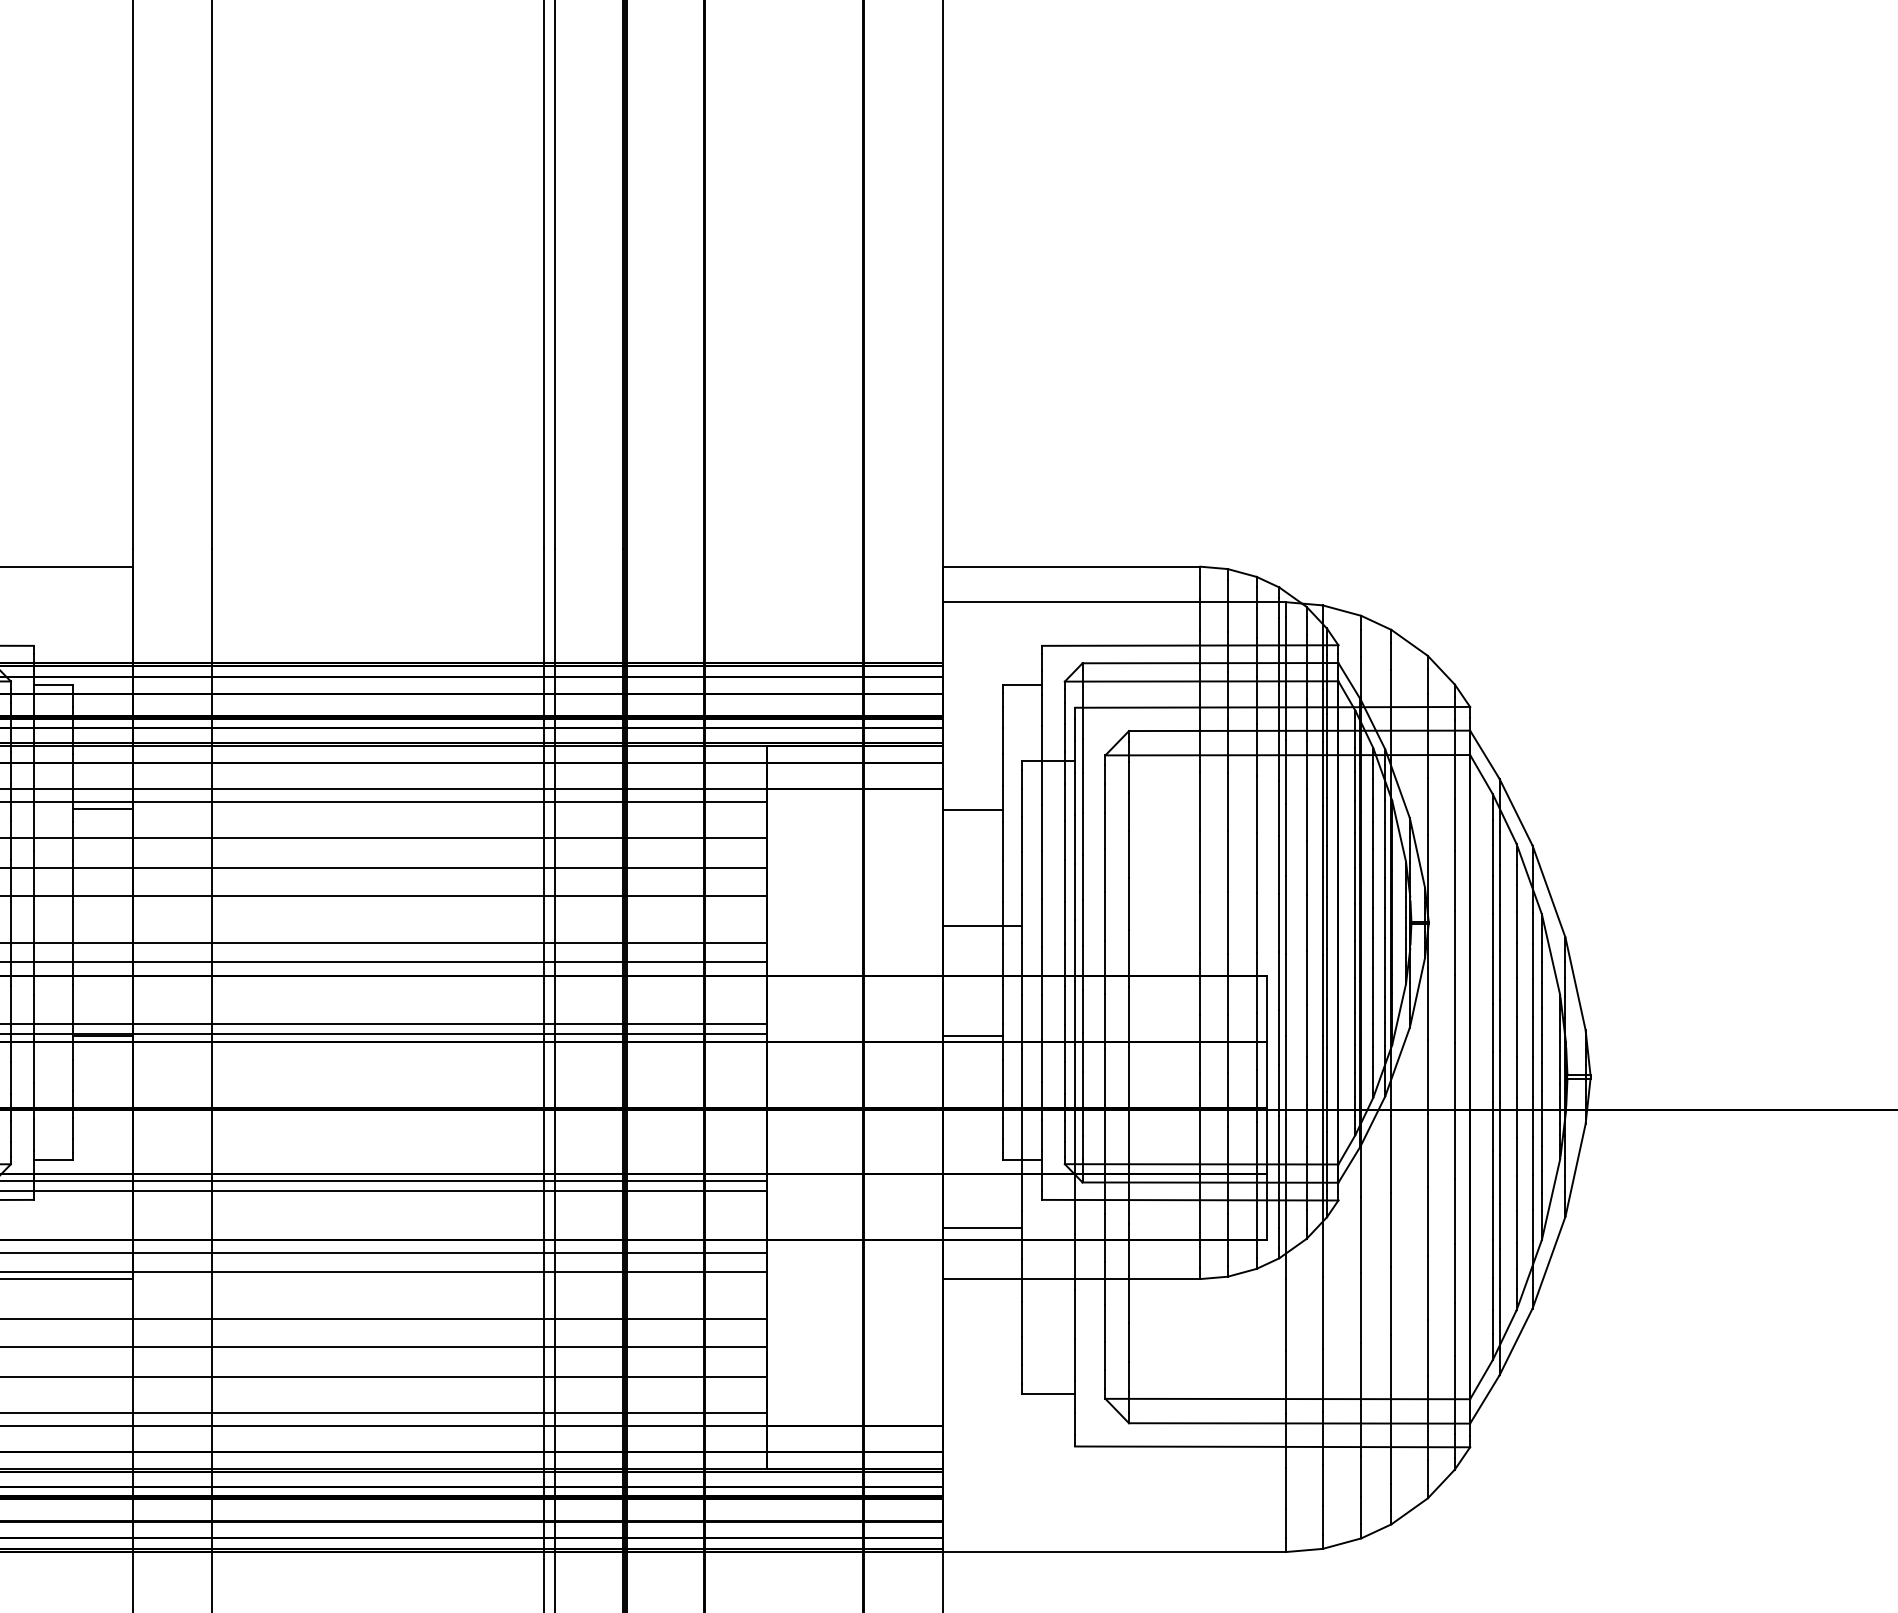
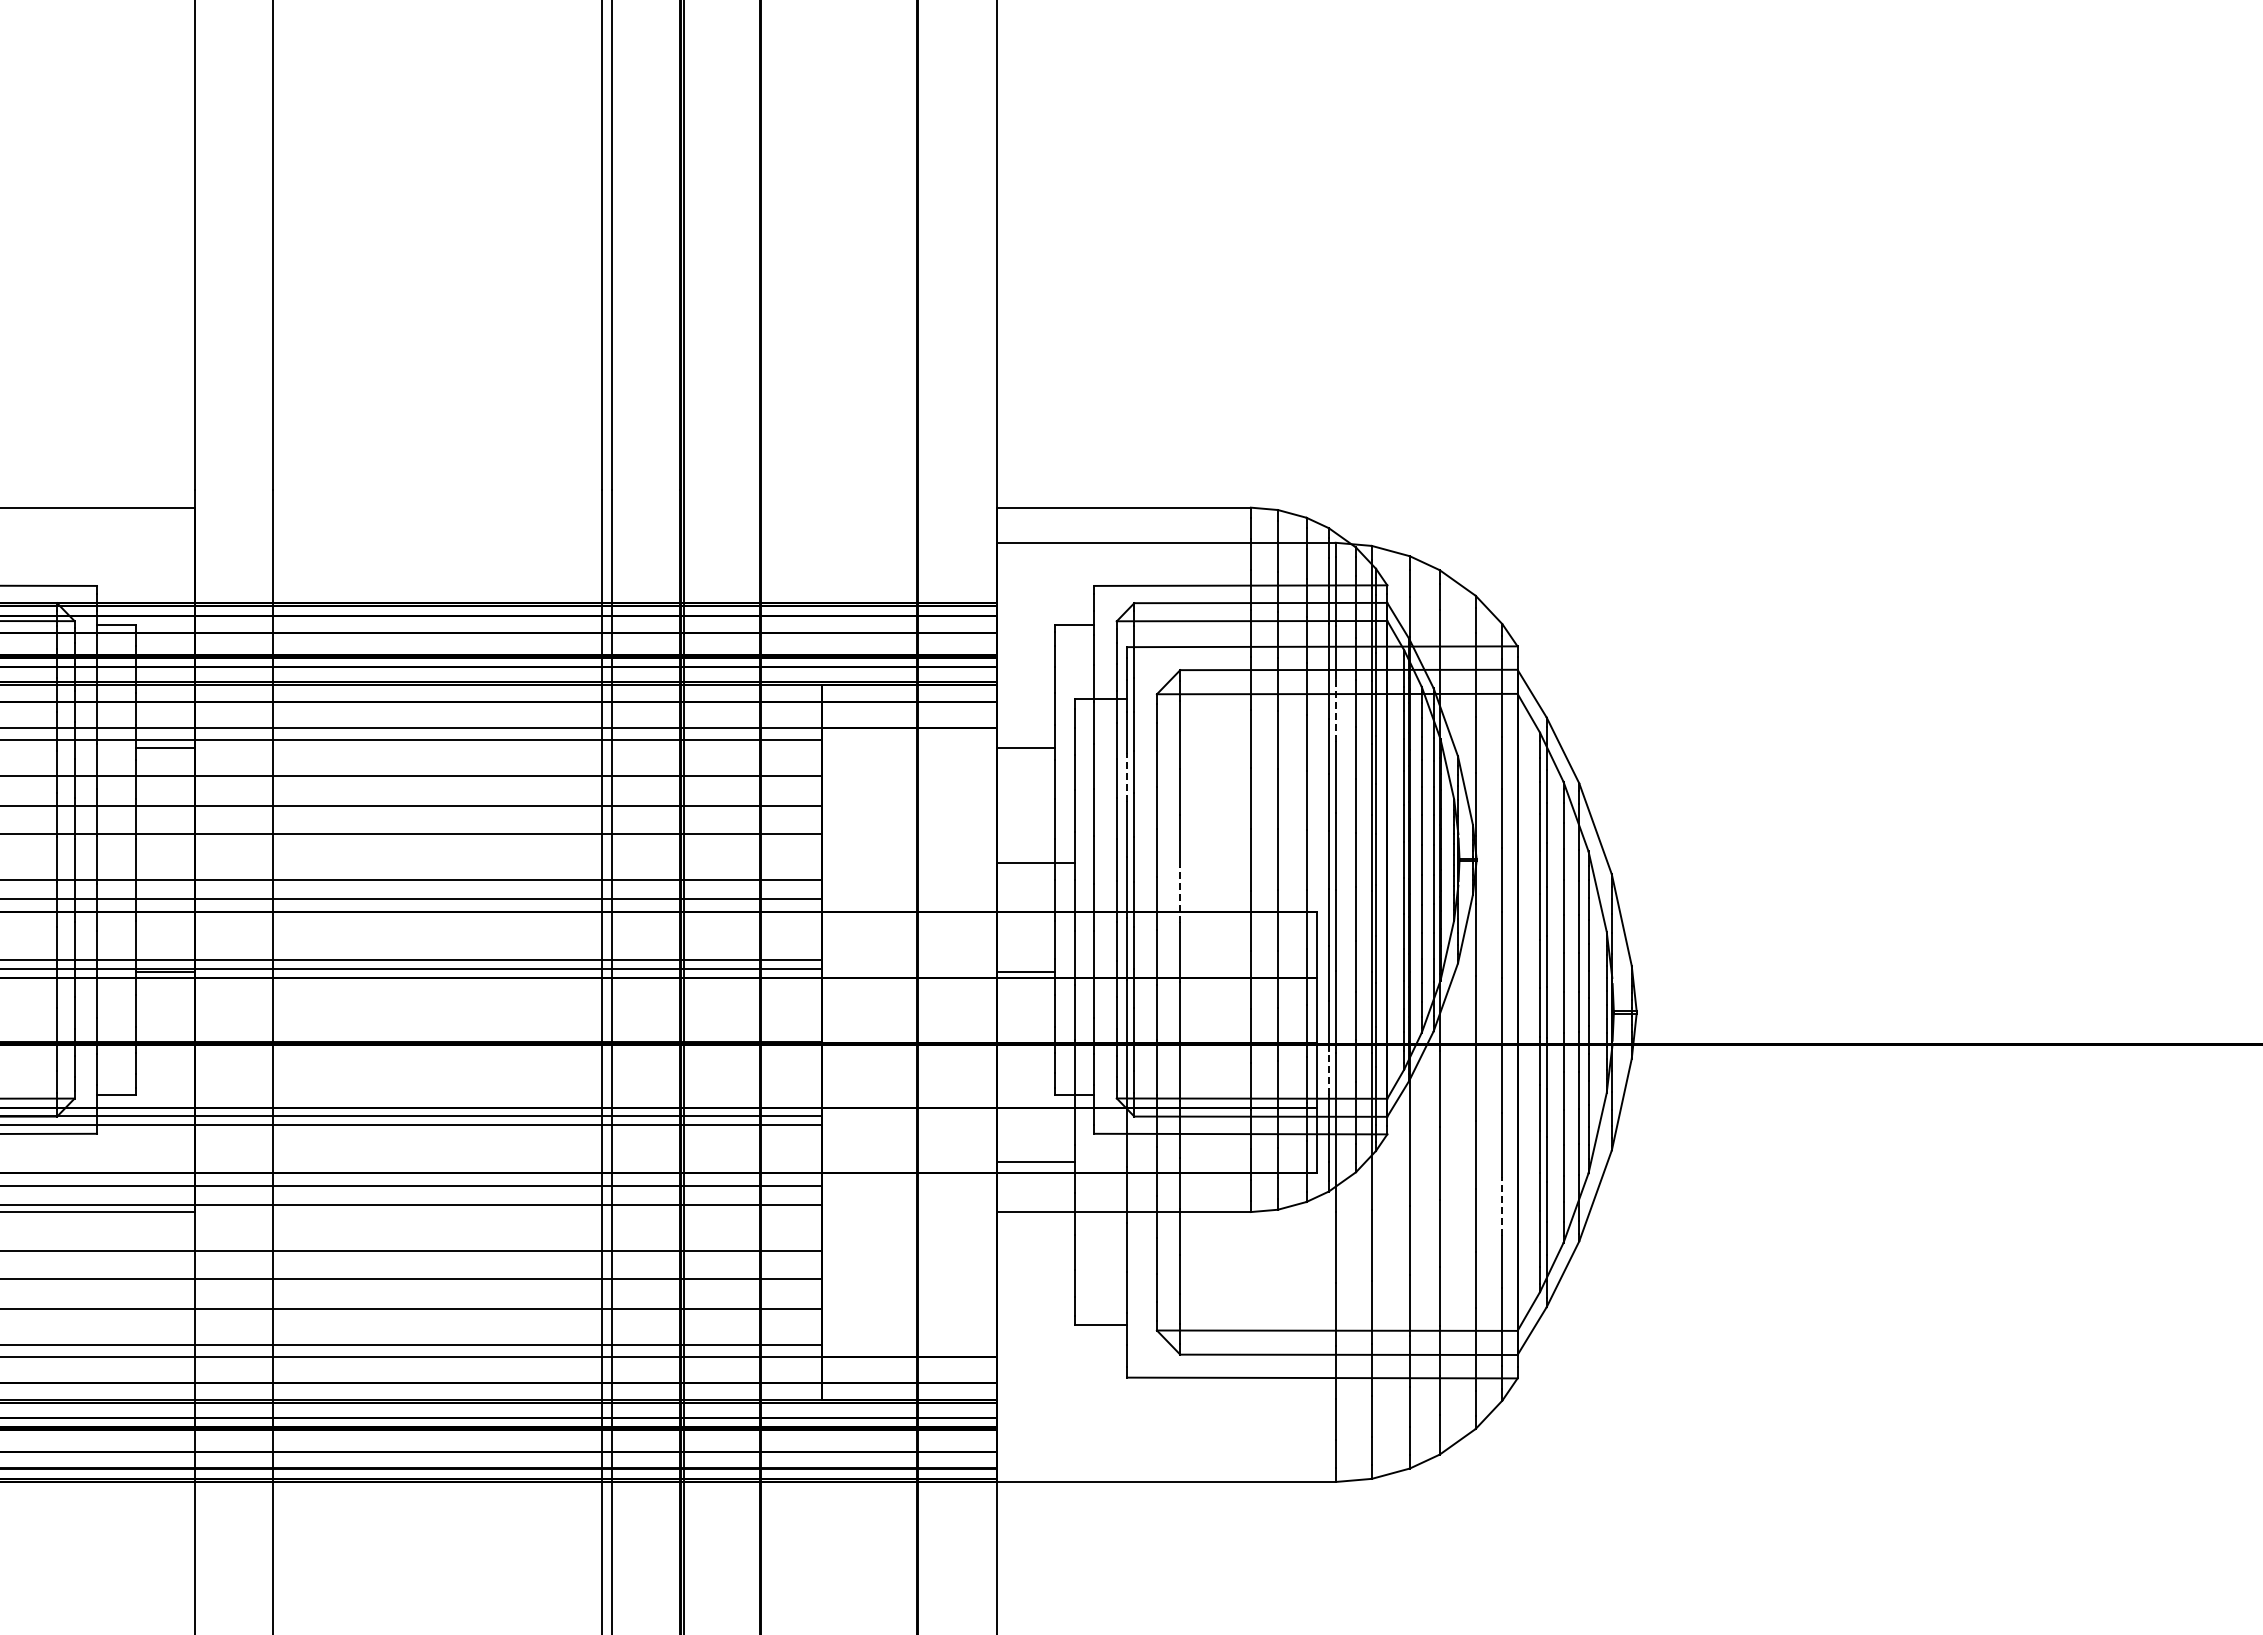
line: (1286, 771) -> (1335, 710), solid -> dashed
line: (1074, 839) -> (1126, 777), solid -> dashed
line: (1129, 957) -> (1180, 894), solid -> dashed
line: (1278, 1137) -> (1328, 1072), solid -> dashed
line: (1454, 1272) -> (1502, 1205), solid -> dashed

